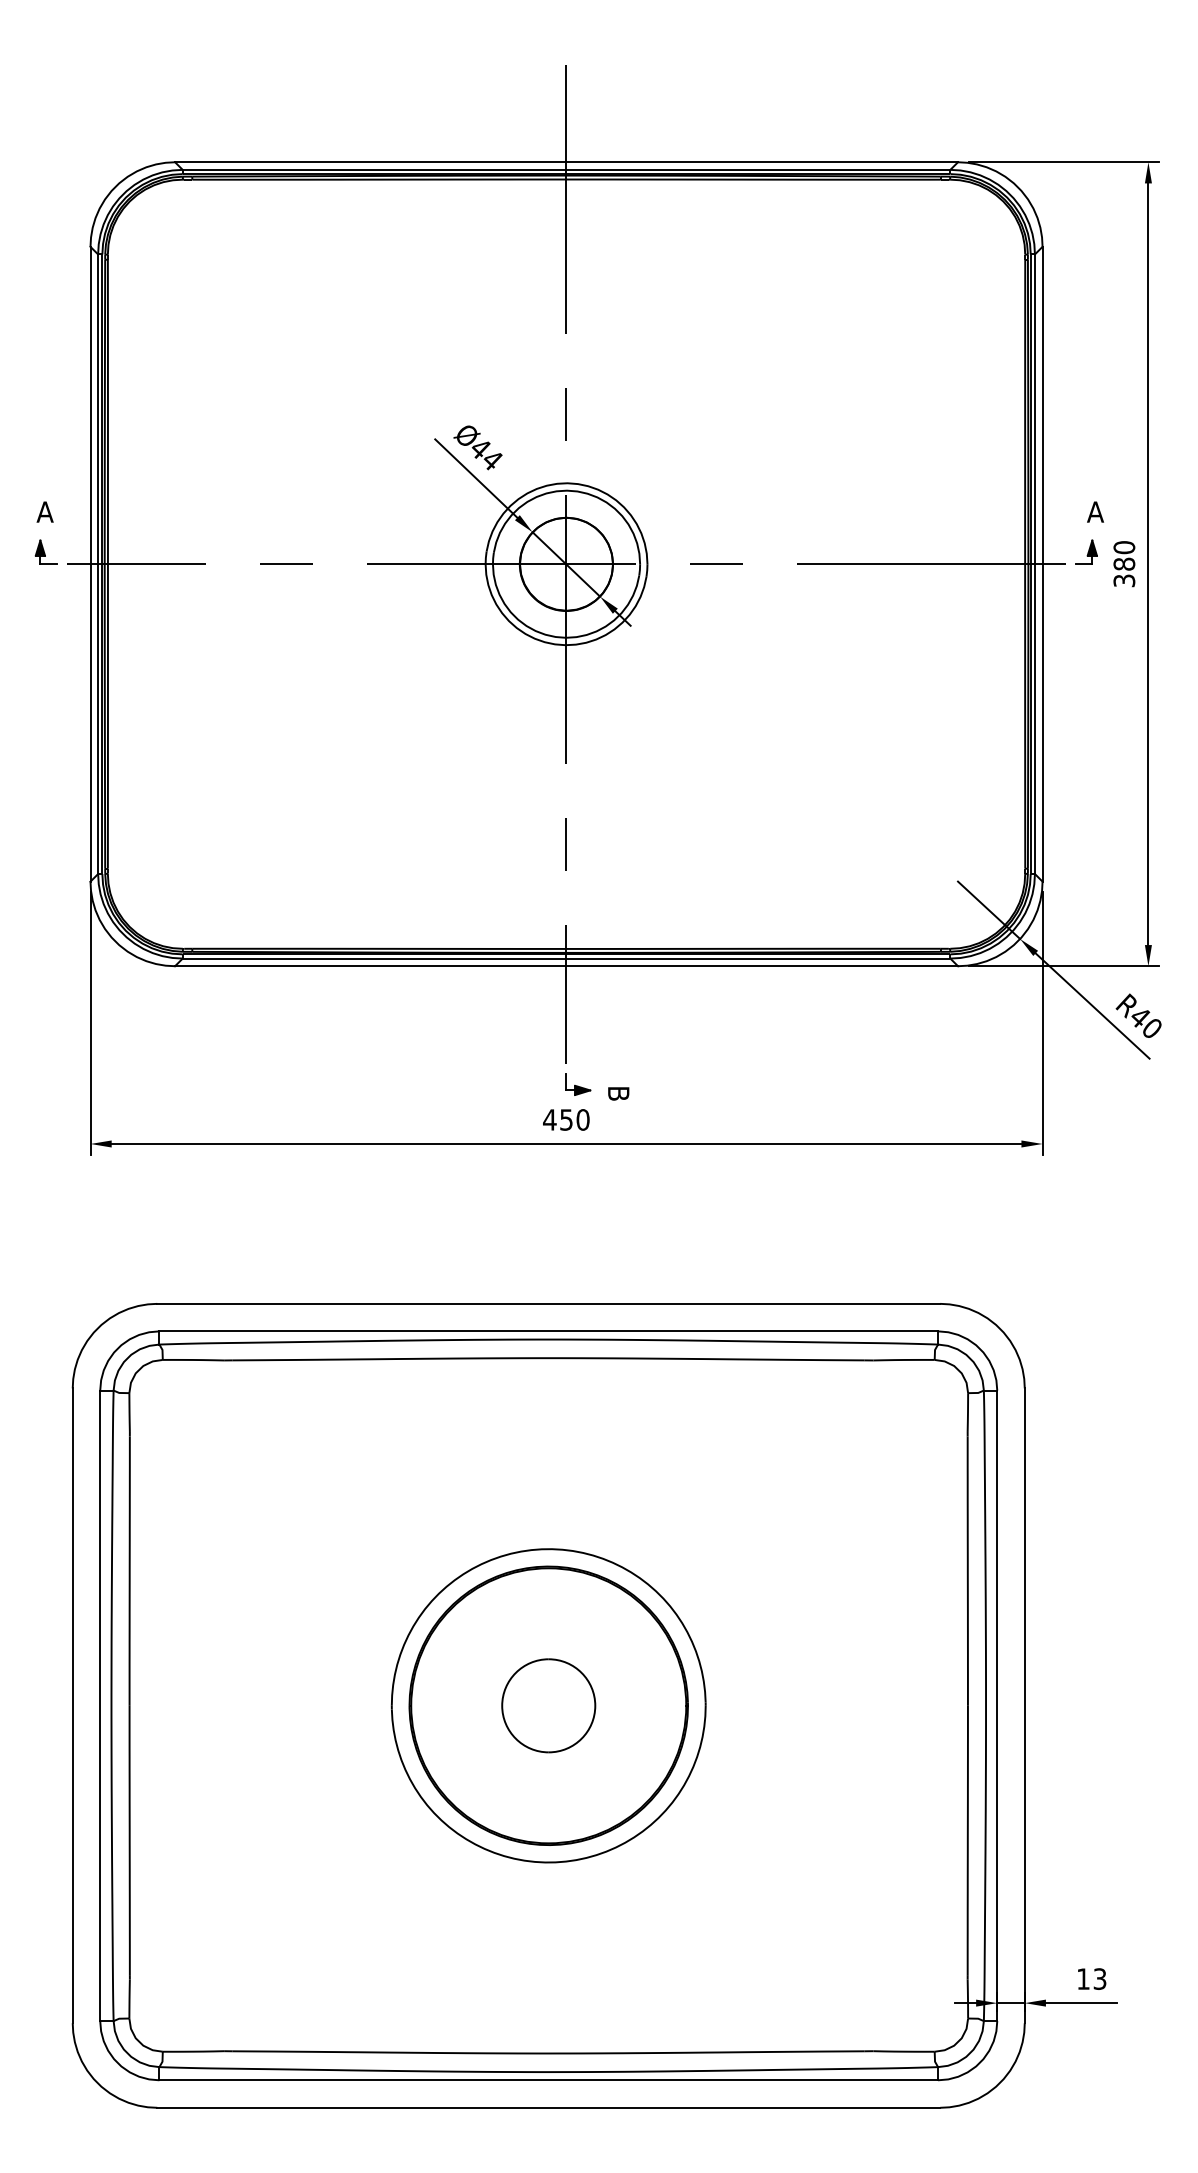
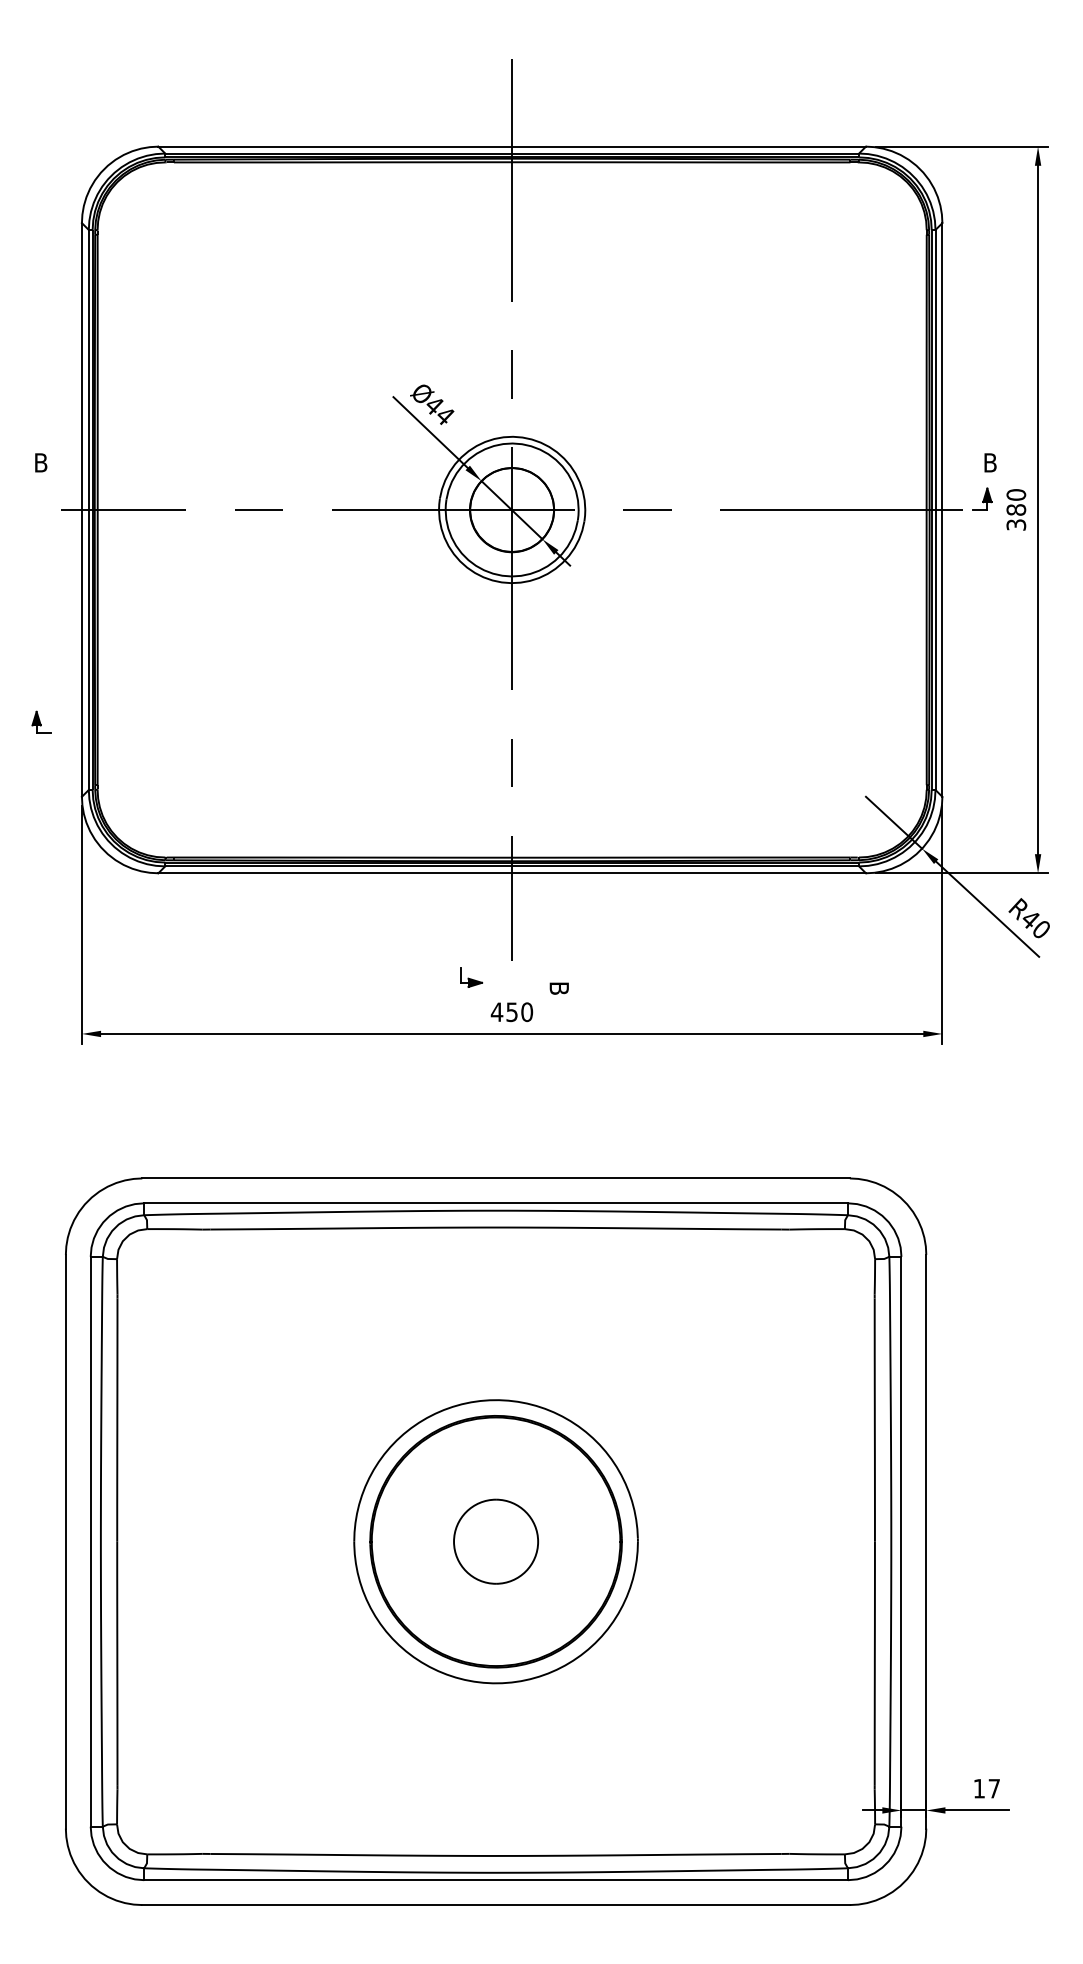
text: (44, 511) -> (40, 462), A -> B
text: (1095, 511) -> (990, 462), A -> B
part: (45, 551) -> (41, 721), moved
part: (578, 1084) -> (471, 977), moved
text: (1099, 1978) -> (993, 1788), 13 -> 17

